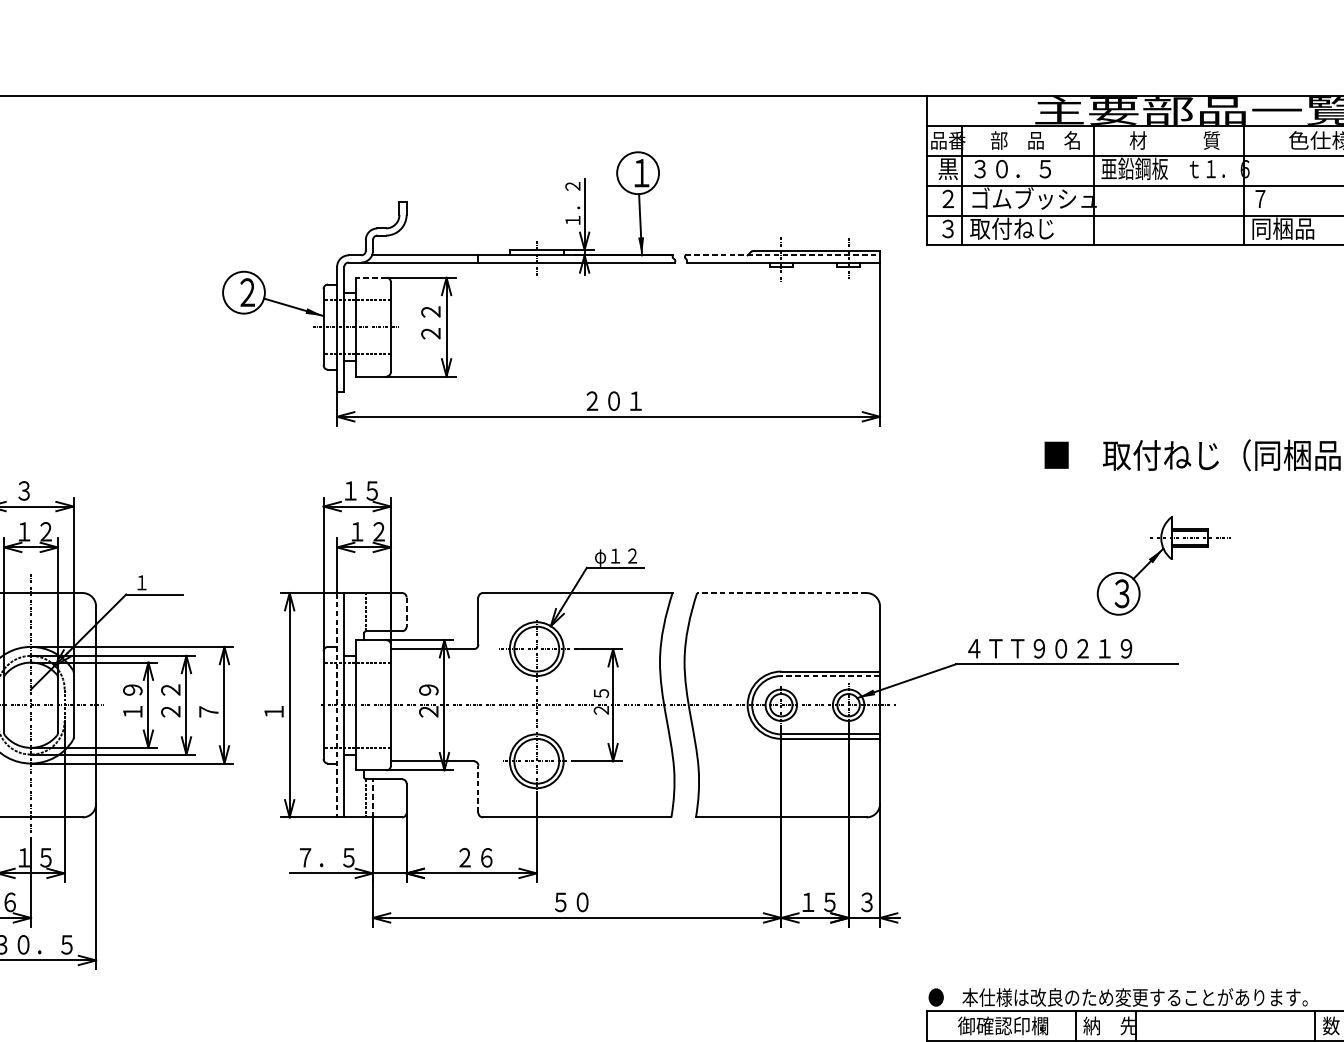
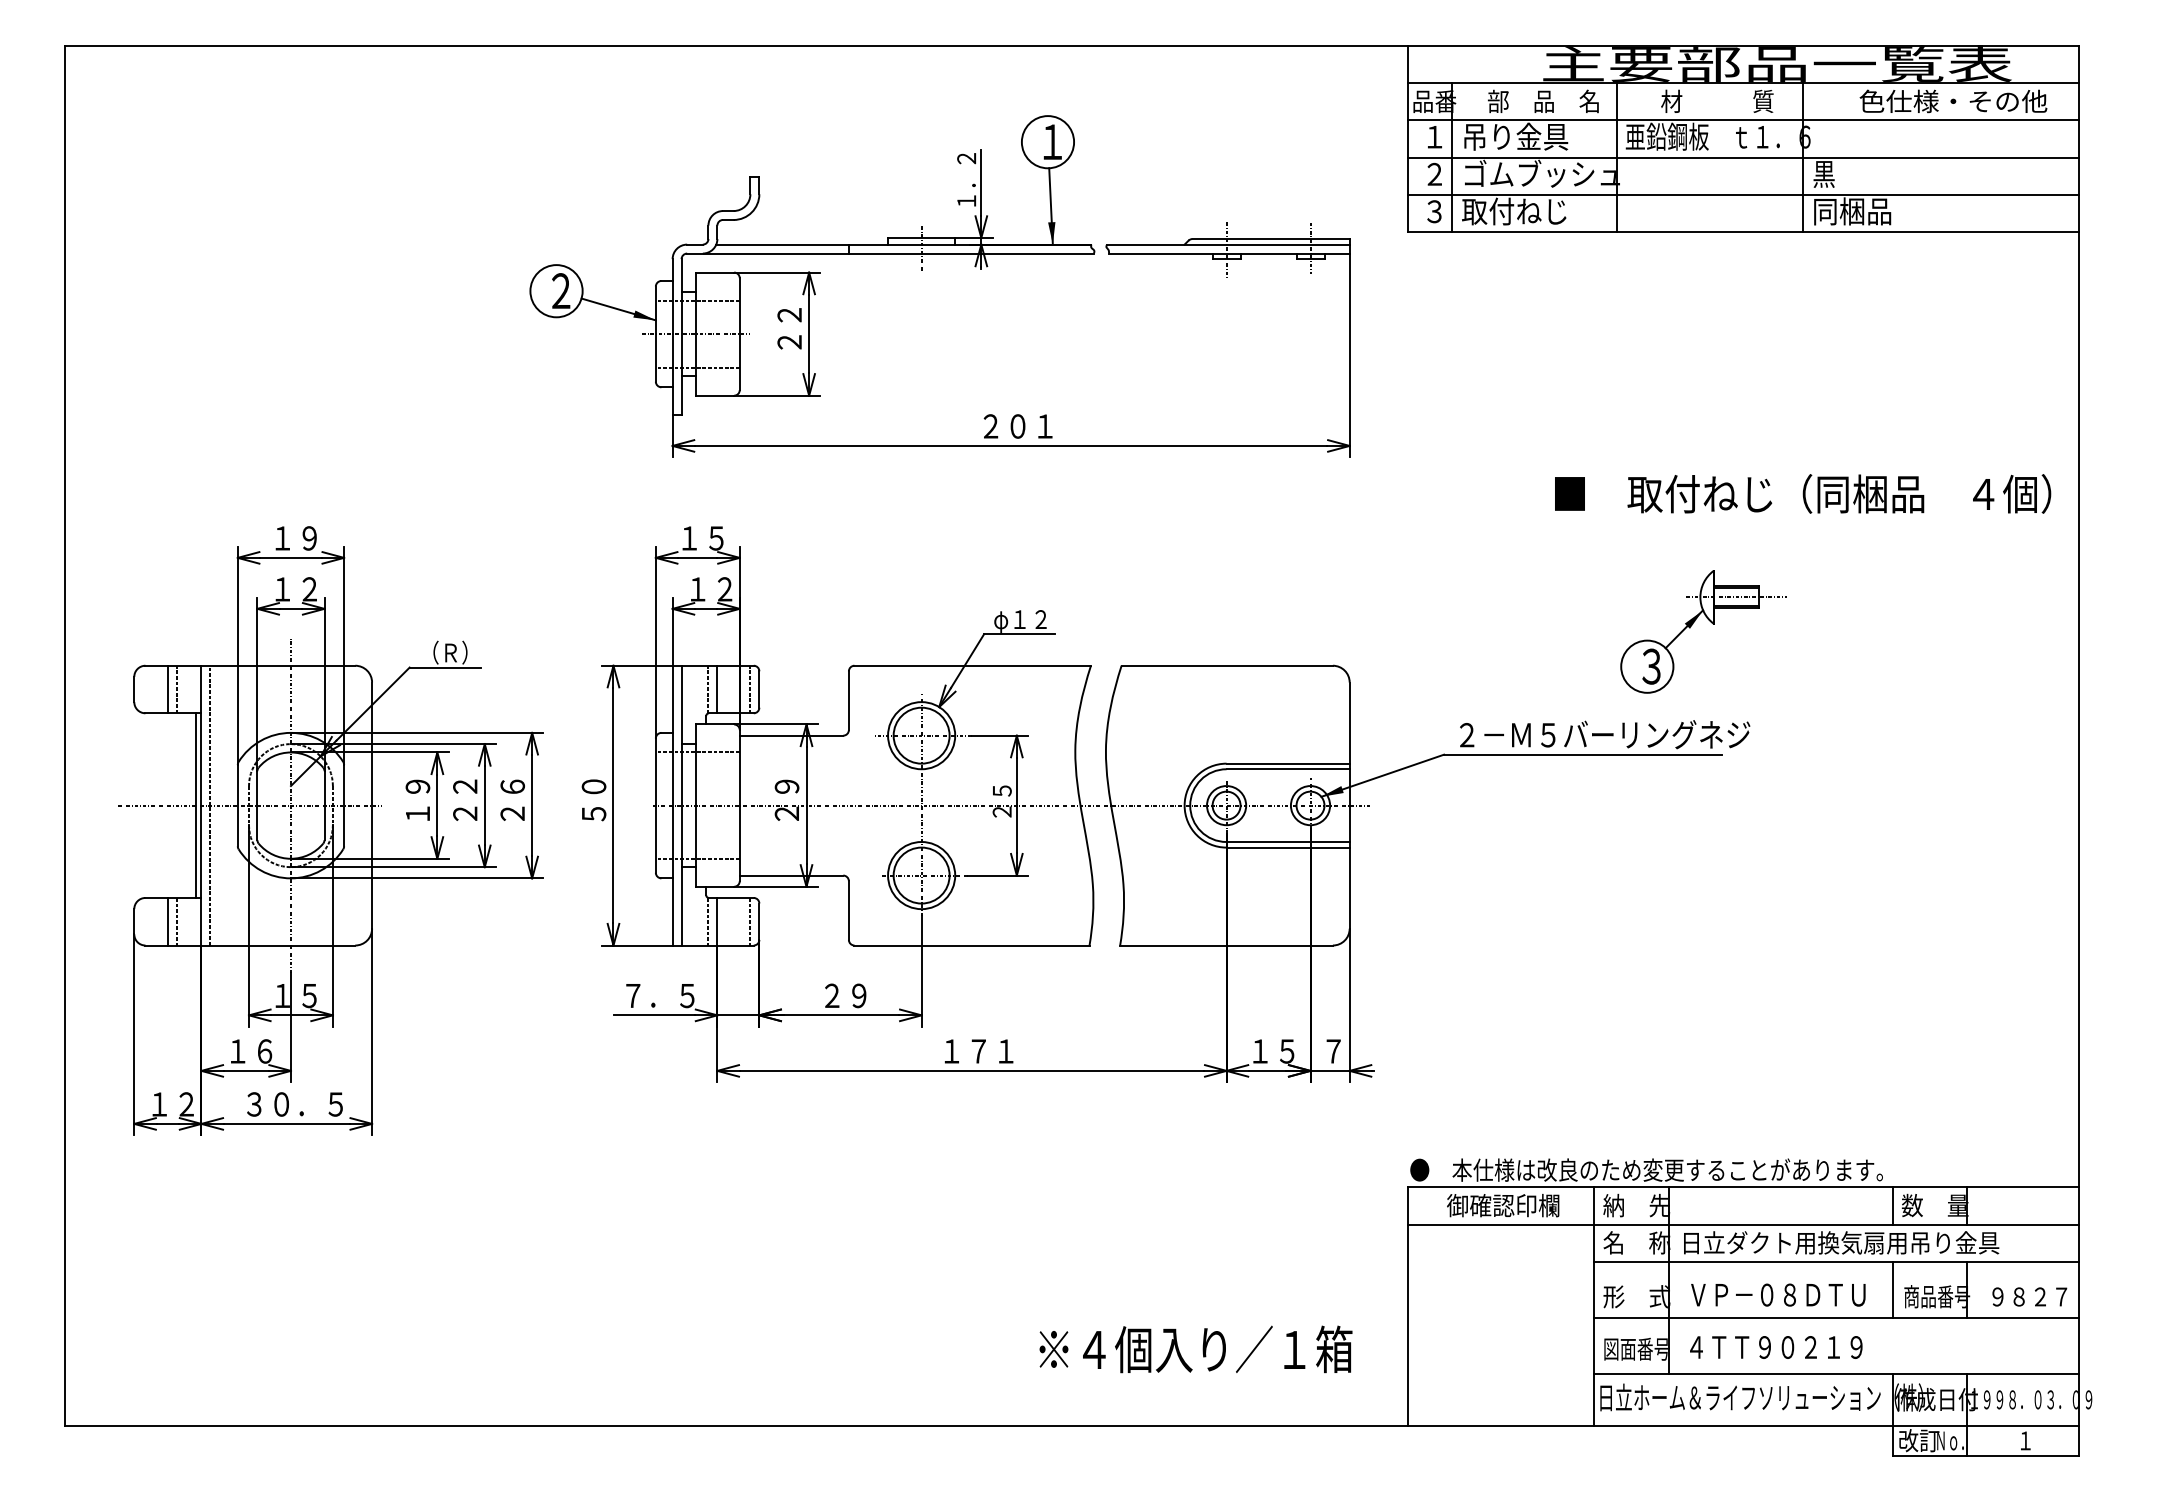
text: (948, 168) -> (1434, 136), 黒 -> １
text: (1013, 168) -> (1516, 136), ３０．５ -> 吊り金具
text: (1259, 199) -> (1823, 174), ７ -> 黒
line: (782, 255) -> (1228, 244), dashed -> solid
line: (370, 277) -> (714, 272), dashed -> solid
text: (34, 491) -> (295, 538), ３ -> １９
text: (154, 582) -> (445, 652), １ -> （Ｒ）
line: (782, 592) -> (1227, 665), dashed -> solid
line: (373, 612) -> (717, 689), added
line: (399, 612) -> (750, 689), added
line: (406, 612) -> (759, 690), dashed -> solid
text: (1084, 648) -> (1604, 734), ４ＴＴ９０２１９ -> ２－Ｍ５バーリングネジ
line: (830, 676) -> (1288, 769), dashed -> solid
text: (208, 700) -> (512, 799), ７ -> ２６
text: (273, 701) -> (593, 800), １ -> ５０
line: (336, 705) -> (672, 805), dashed -> solid
line: (478, 789) -> (848, 910), dashed -> solid
line: (373, 798) -> (717, 921), dashed -> solid
line: (399, 798) -> (750, 921), added
text: (486, 857) -> (859, 995), ２６ -> ２９
text: (582, 902) -> (978, 1051), ５０ -> １７１
text: (867, 902) -> (1333, 1051), ３ -> ７

